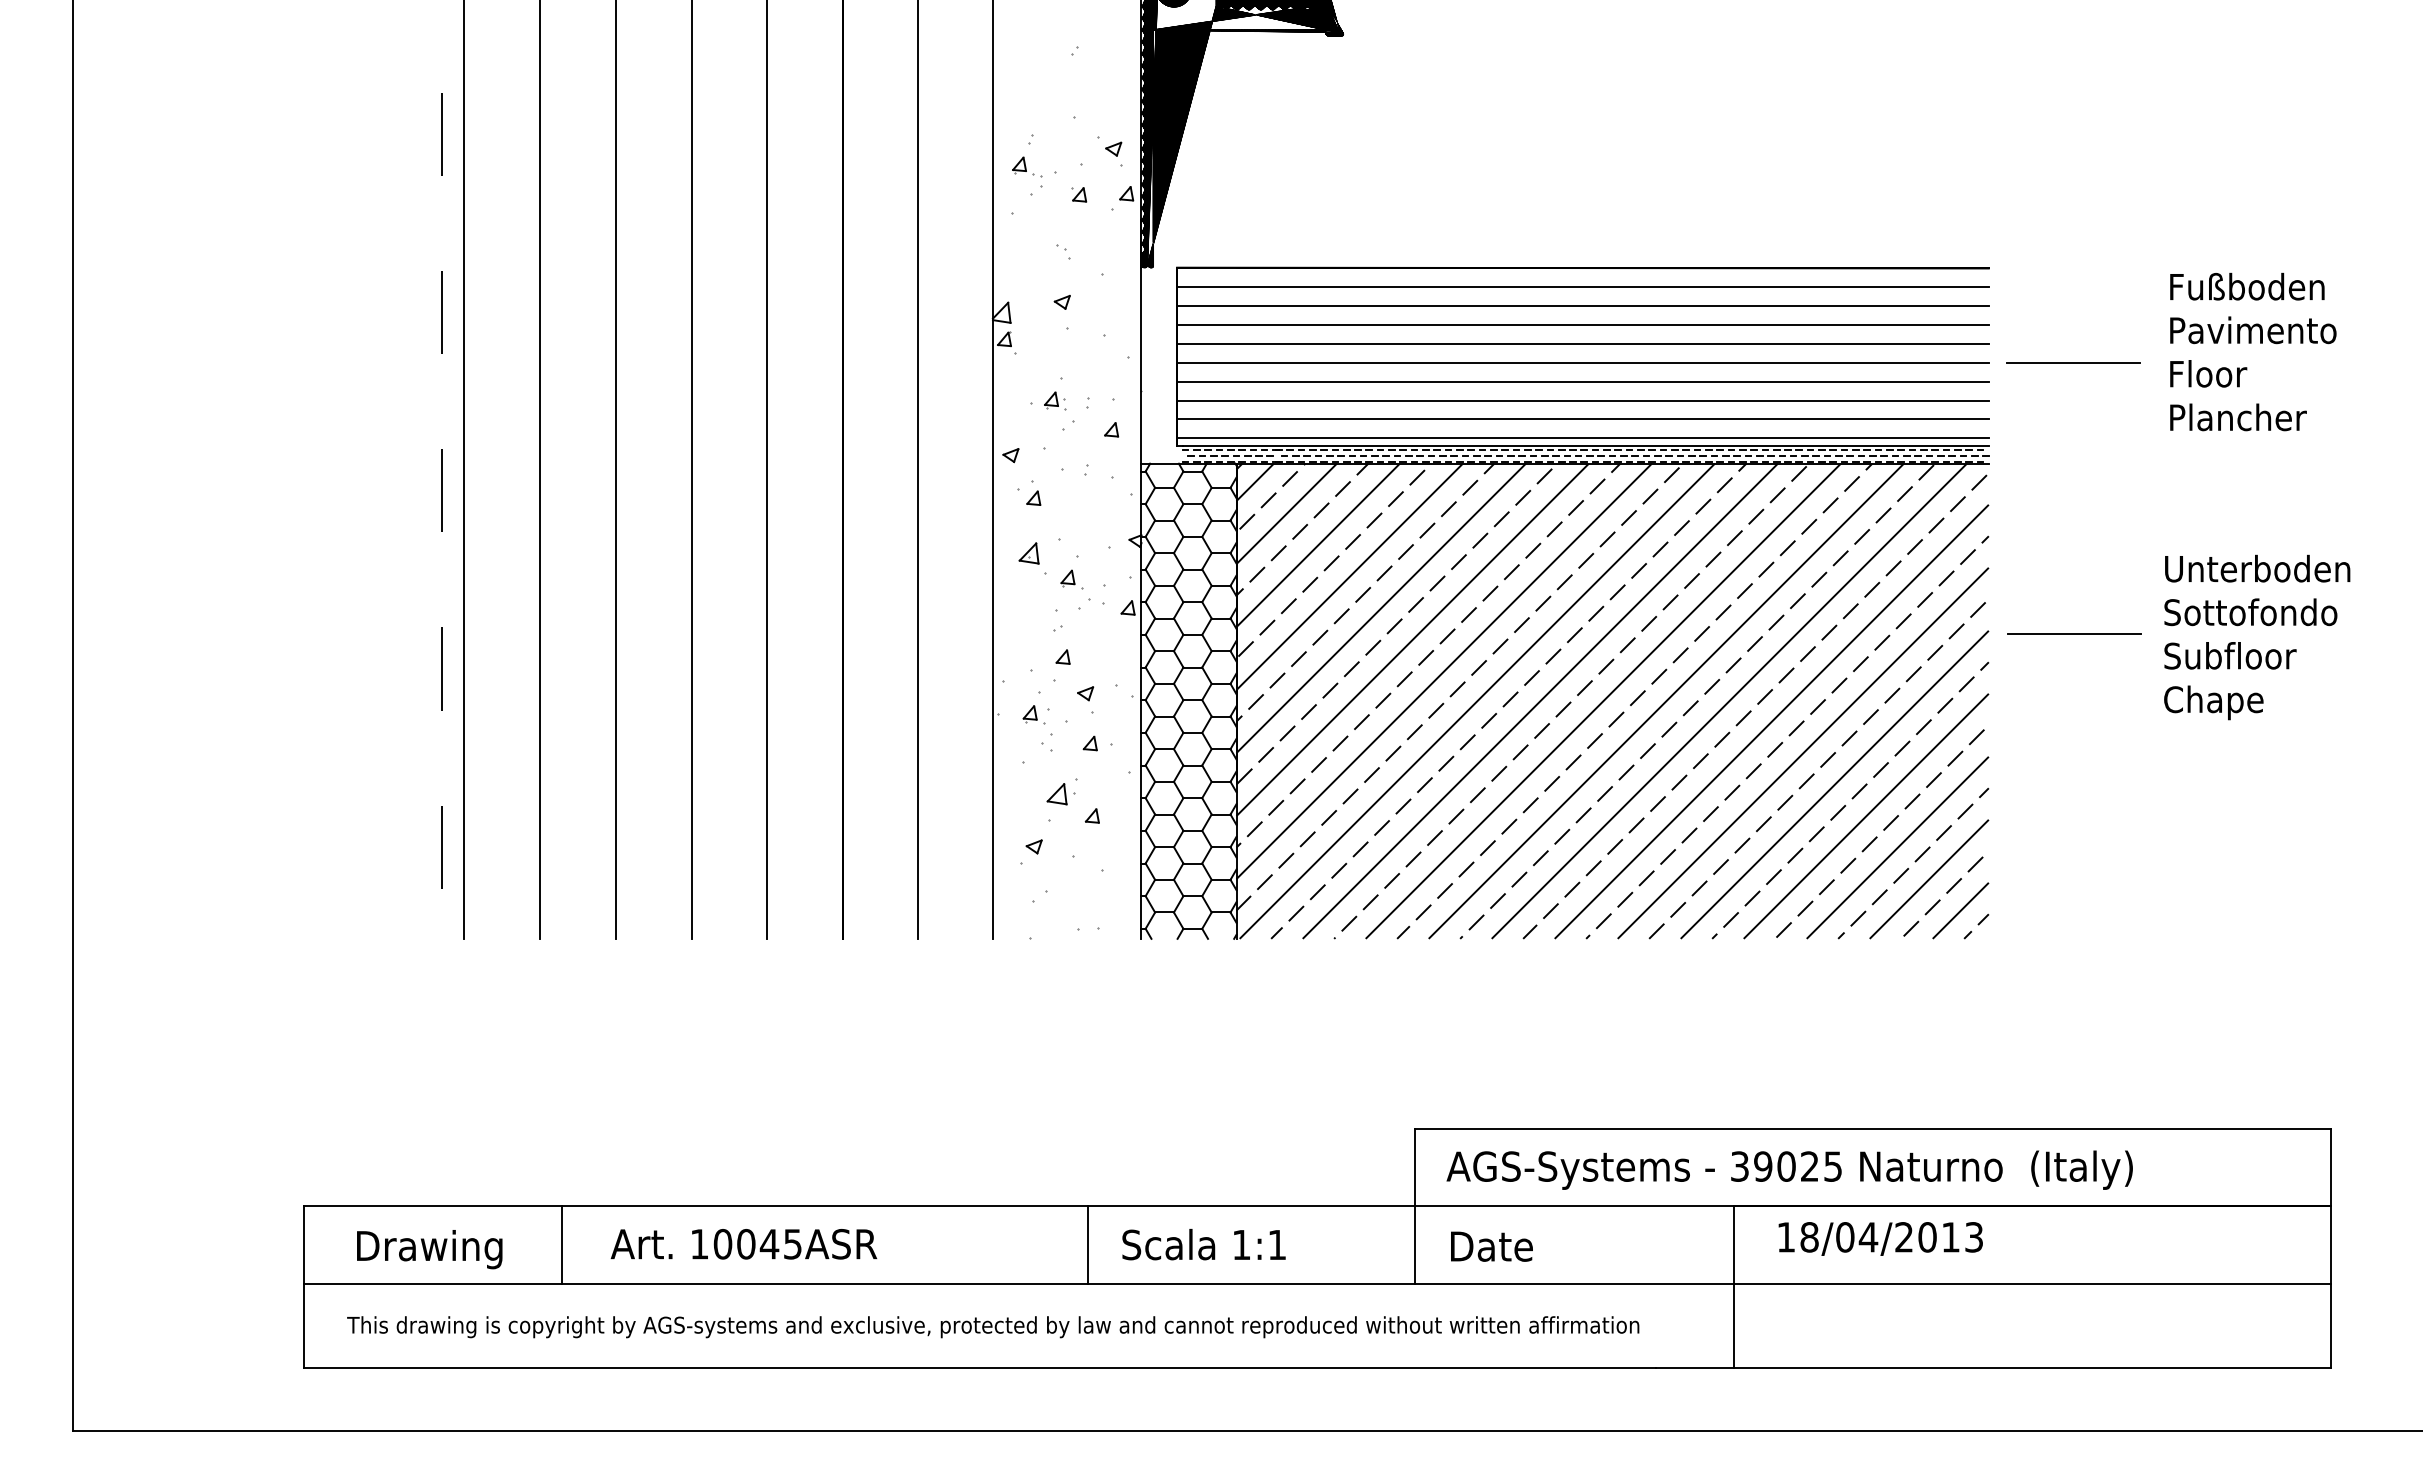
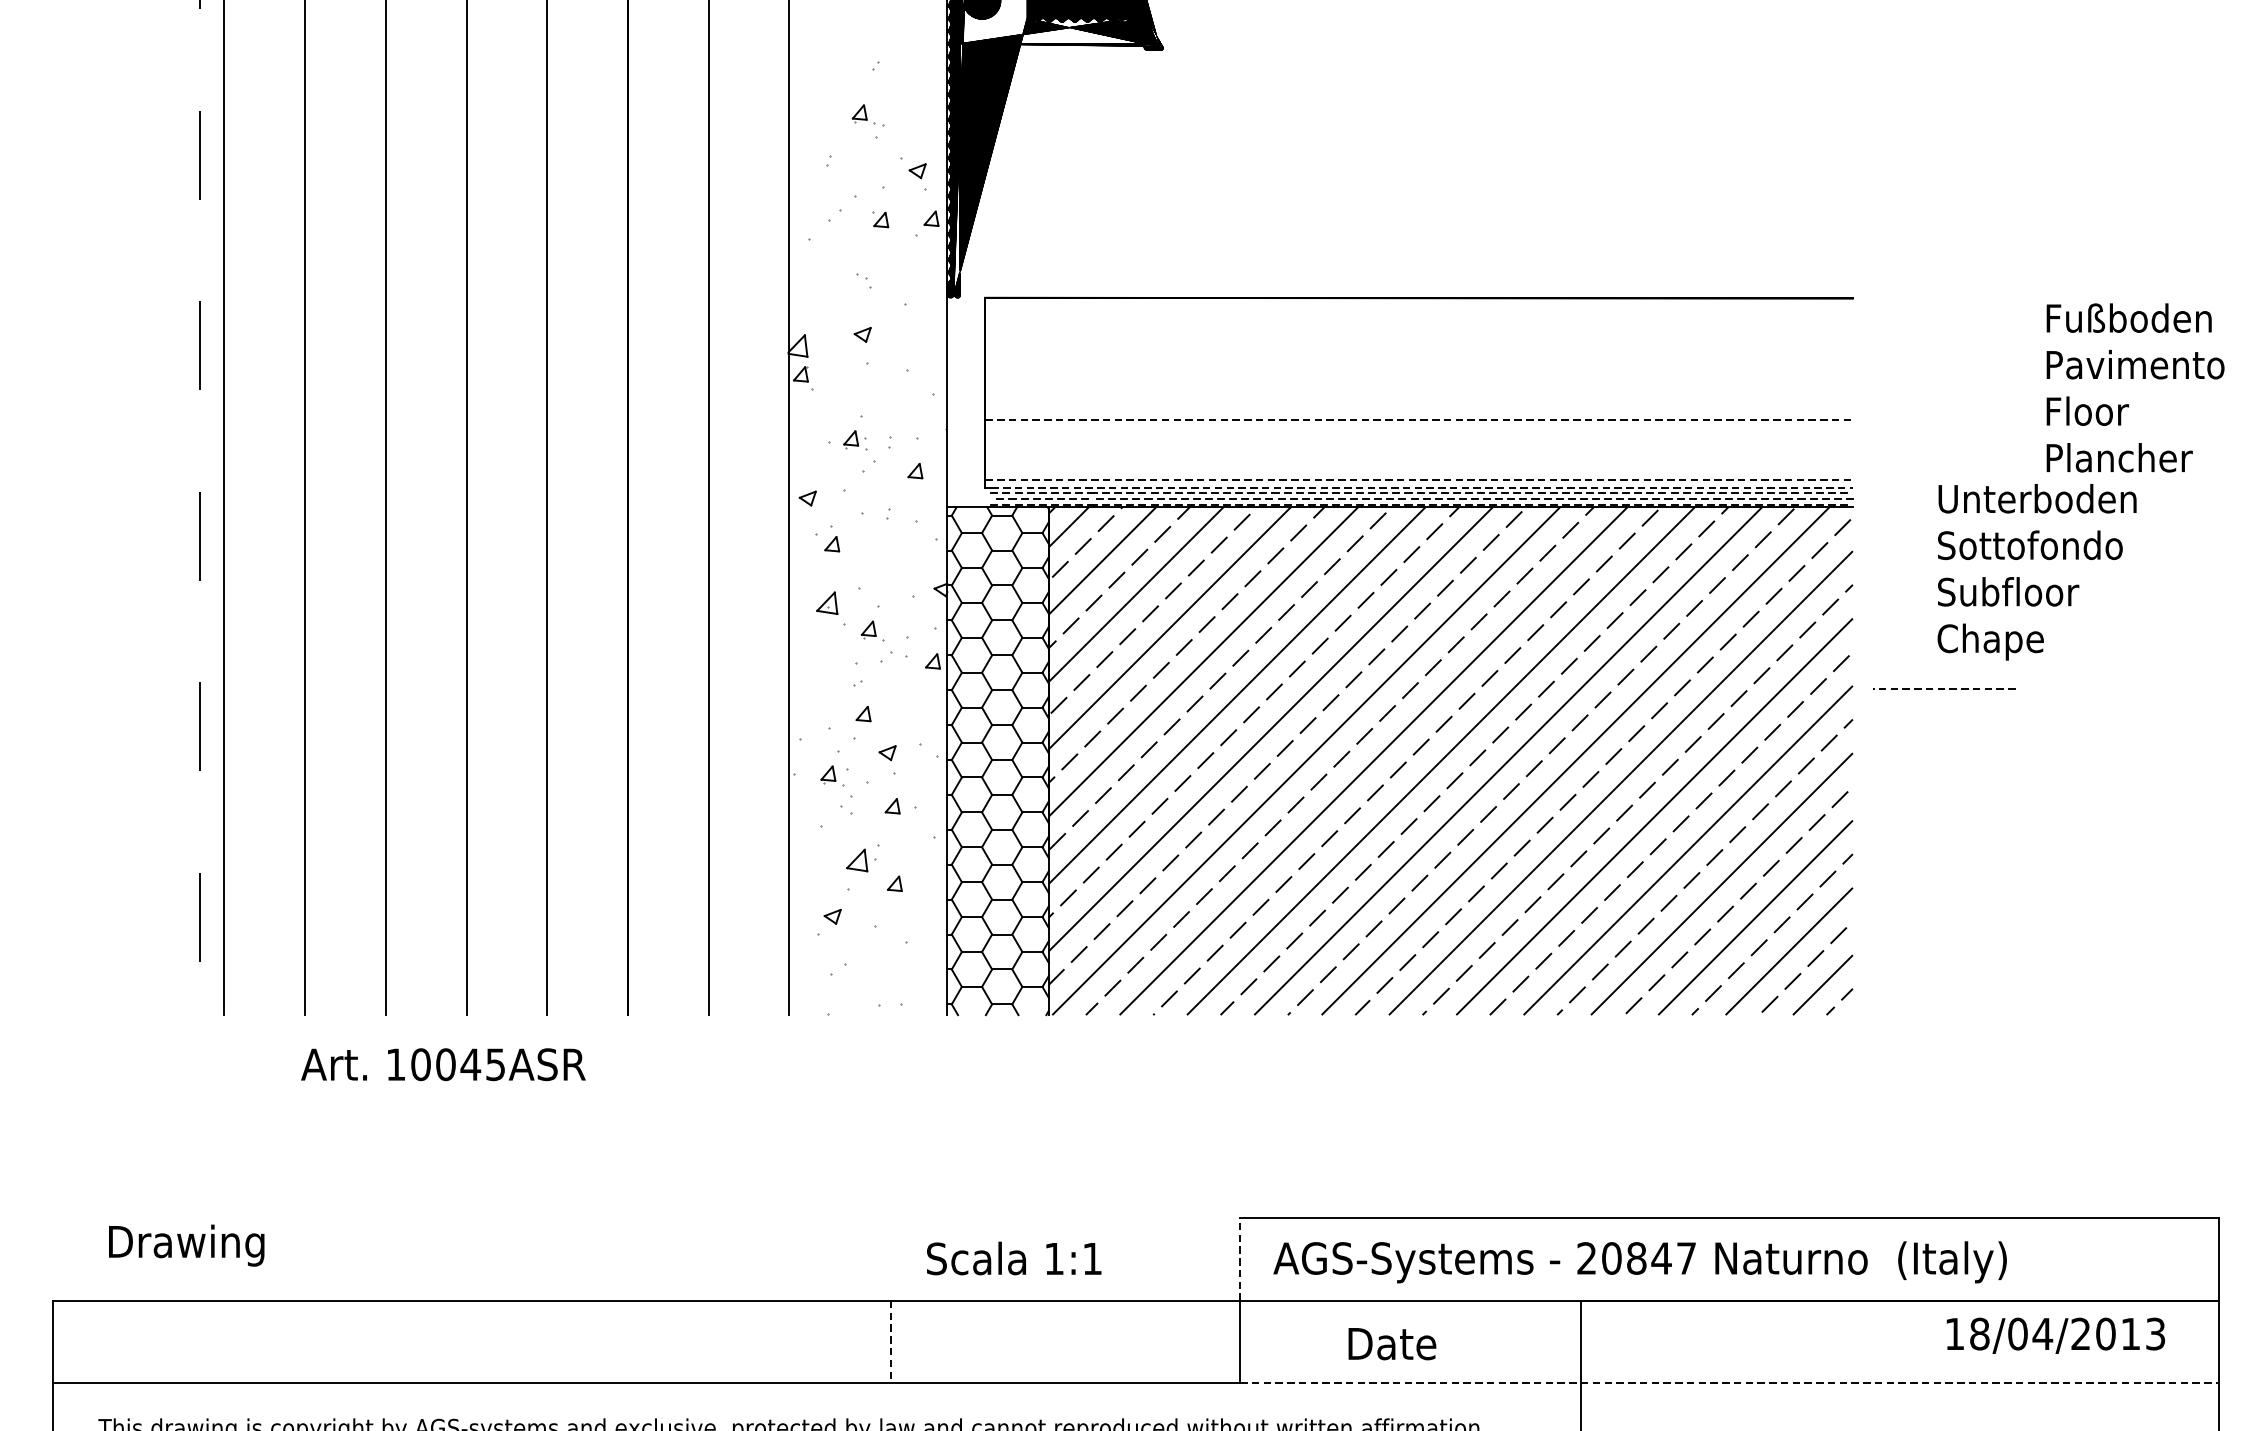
part: (1027, 166) -> (868, 114), moved
line: (1582, 287) -> (1418, 318), removed
line: (1582, 306) -> (1418, 339), removed
line: (1582, 325) -> (1418, 359), removed
line: (1582, 343) -> (1418, 378), removed
line: (1582, 362) -> (1418, 399), removed
line: (2073, 362) -> (1943, 399), removed
line: (1582, 381) -> (1418, 419), solid -> dashed
line: (1582, 400) -> (1418, 439), removed
line: (1582, 419) -> (1418, 460), removed
line: (1582, 438) -> (1418, 480), solid -> dashed
line: (1586, 445) -> (1422, 487), solid -> dashed
line: (2074, 633) -> (1944, 688), solid -> dashed
text: (2257, 637) -> (2037, 572), moved
text: (1786, 1166) -> (1636, 1258), 39025 -> 20847
line: (1415, 1167) -> (1240, 1259), solid -> dashed
text: (1880, 1238) -> (2055, 1335), moved
line: (562, 1244) -> (328, 1341), removed
text: (743, 1244) -> (442, 1064), moved
line: (1088, 1244) -> (890, 1341), solid -> dashed
text: (1203, 1244) -> (1013, 1258), moved
text: (1491, 1246) -> (1391, 1343), moved
text: (429, 1249) -> (186, 1245), moved
line: (1873, 1283) -> (1729, 1383), solid -> dashed

